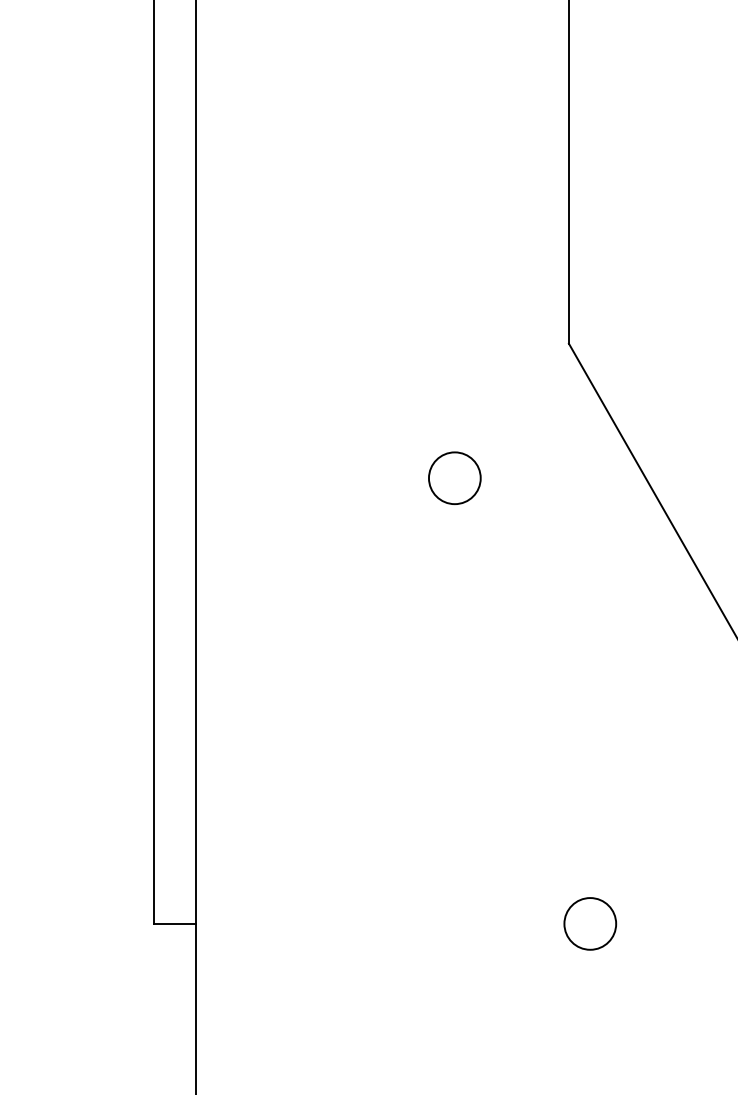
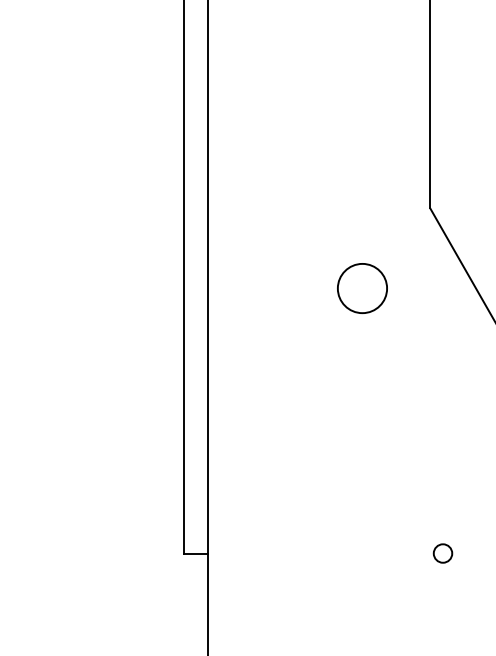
circle: (454, 478) -> (362, 288), size x1.6
circle: (589, 923) -> (442, 553), size x0.6

